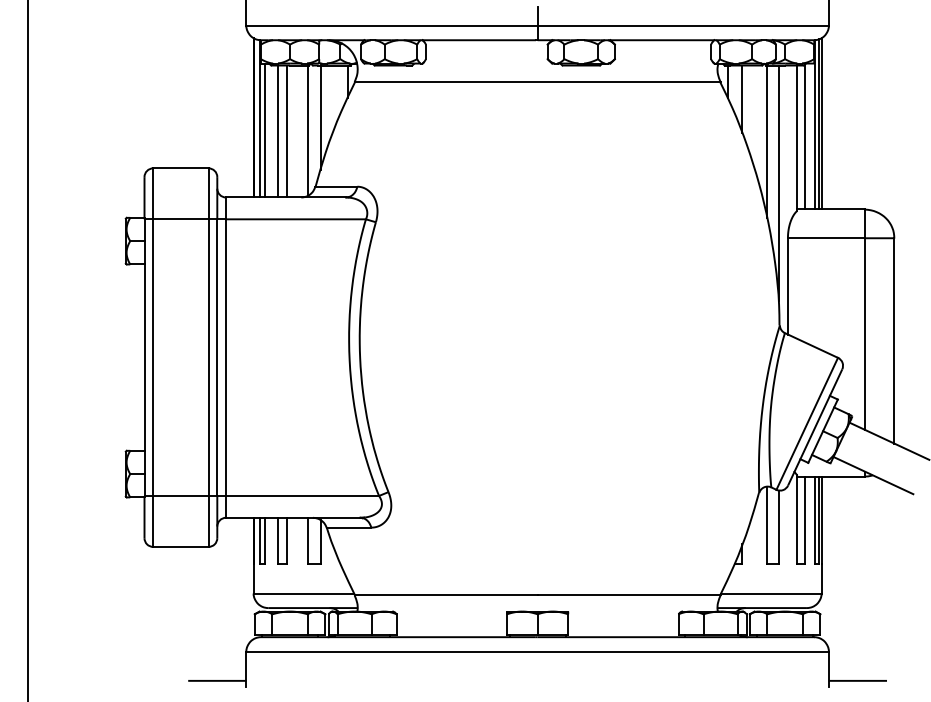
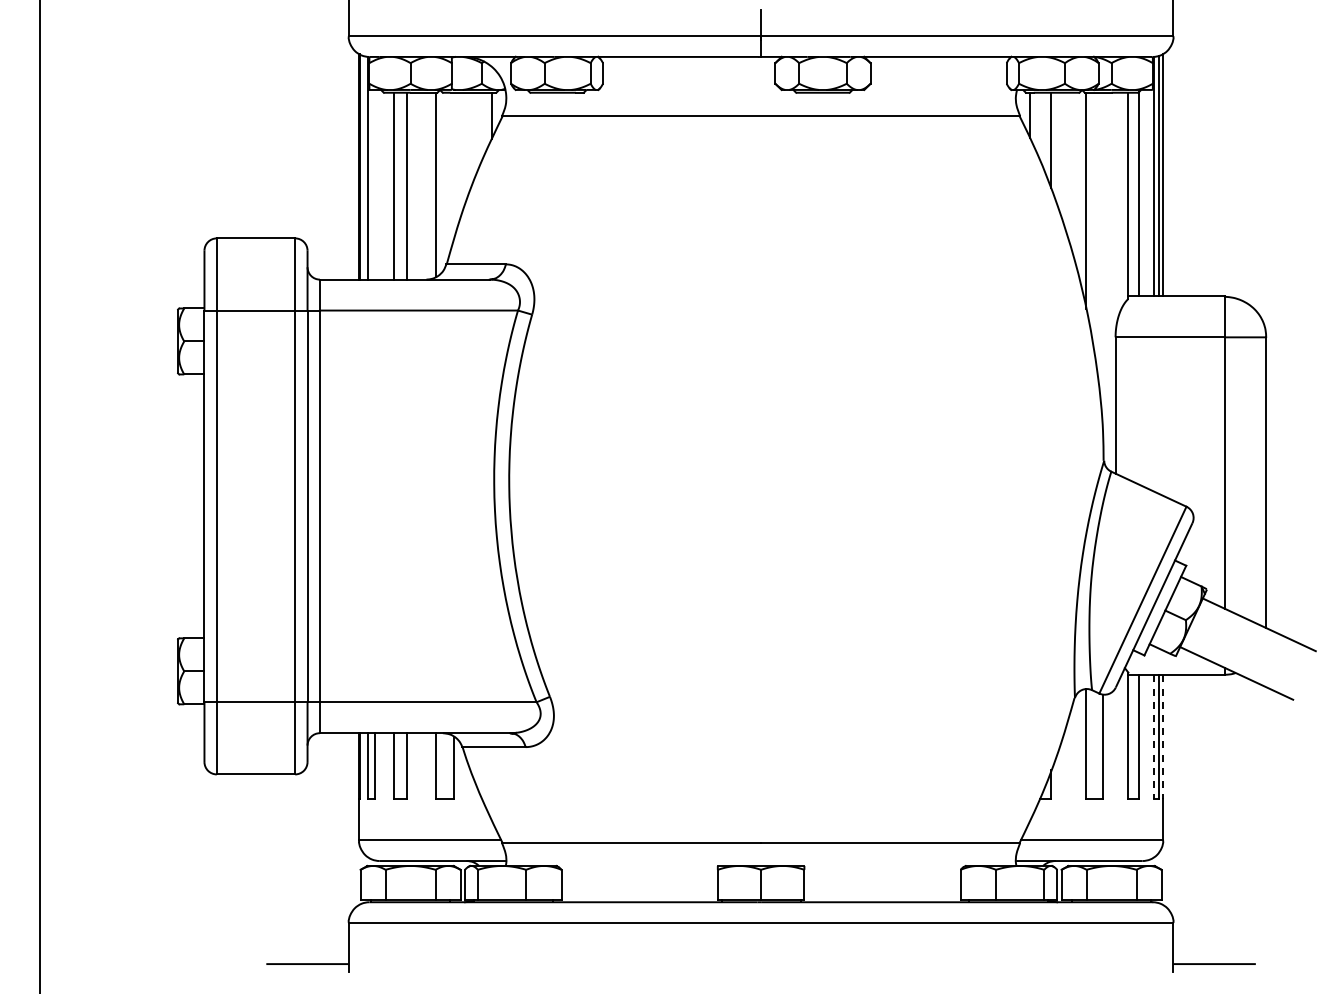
line: (320, 117) -> (453, 166), removed
line: (264, 130) -> (374, 184), removed
line: (778, 182) -> (1102, 258), removed
line: (815, 520) -> (1154, 737), solid -> dashed
line: (821, 520) -> (1163, 737), solid -> dashed

